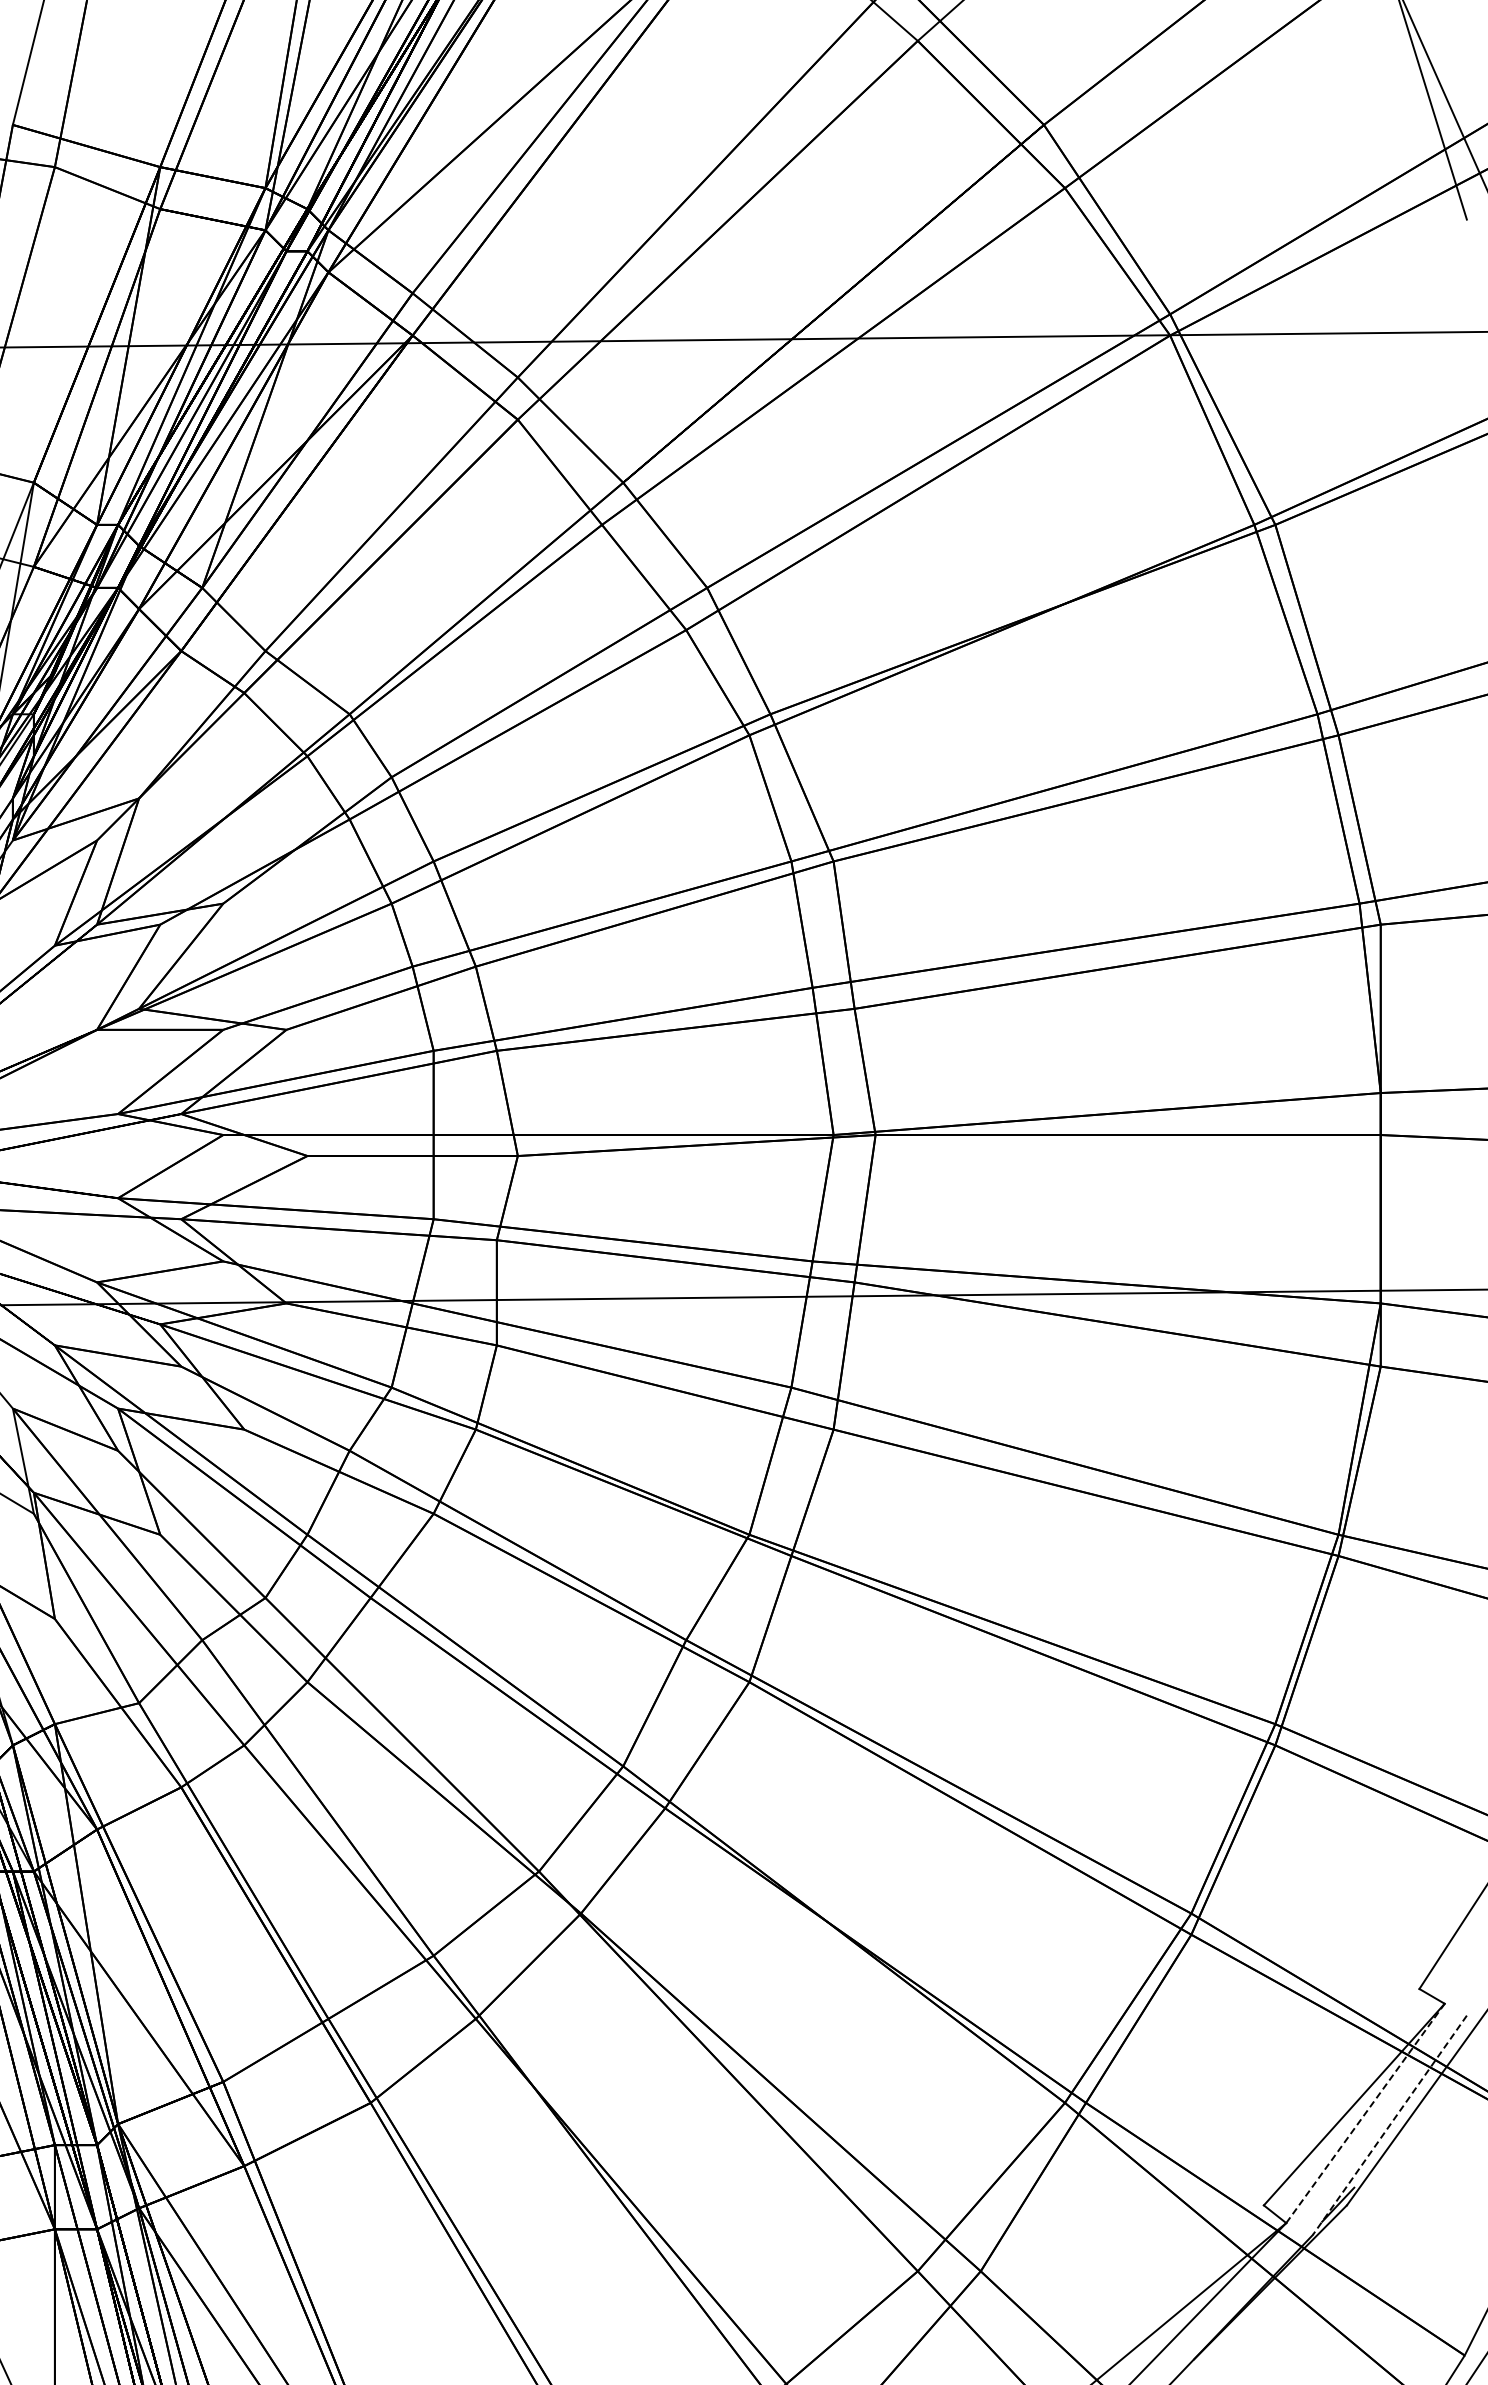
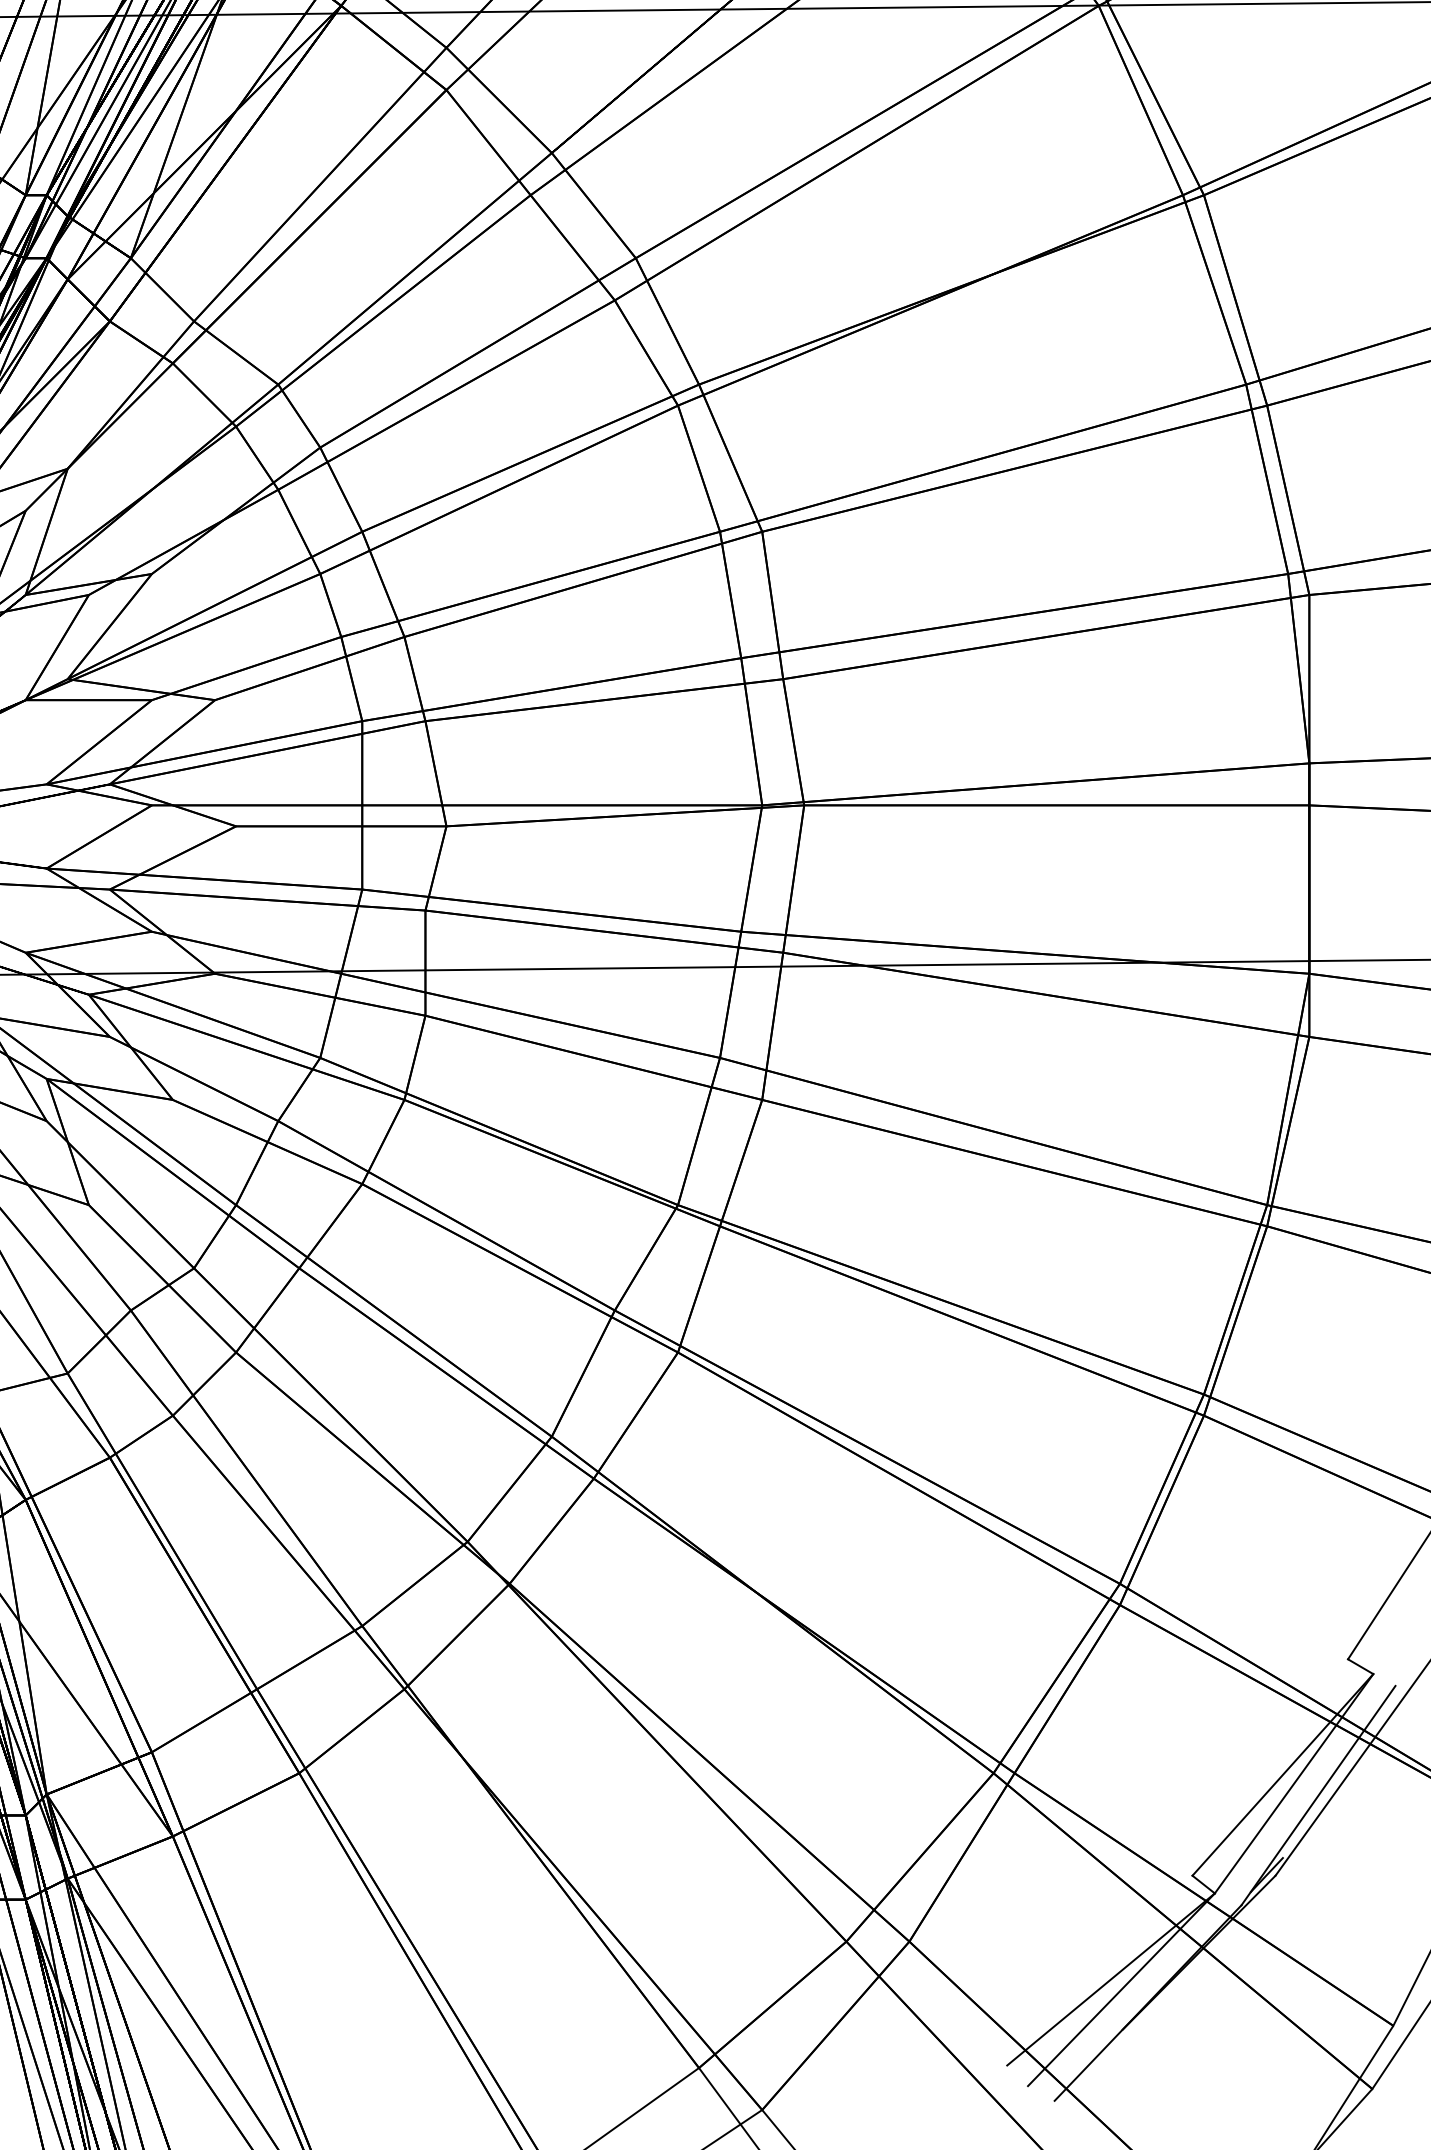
line: (1365, 2113) -> (1294, 1783), dashed -> solid
line: (1389, 2125) -> (1318, 1795), dashed -> solid

